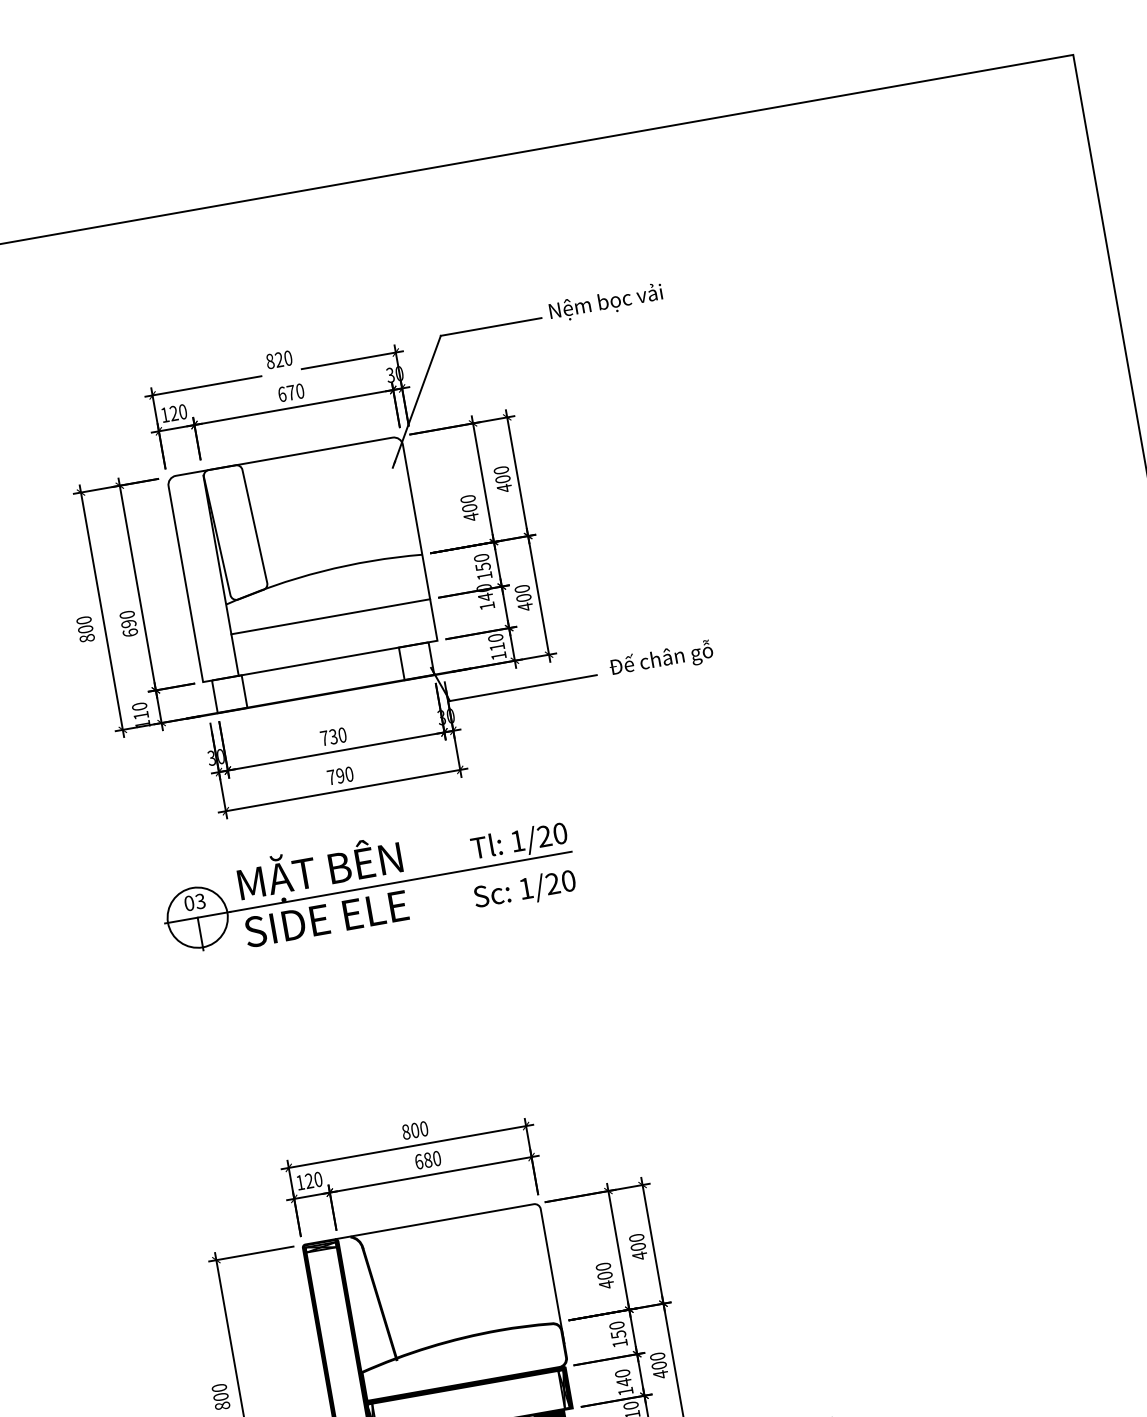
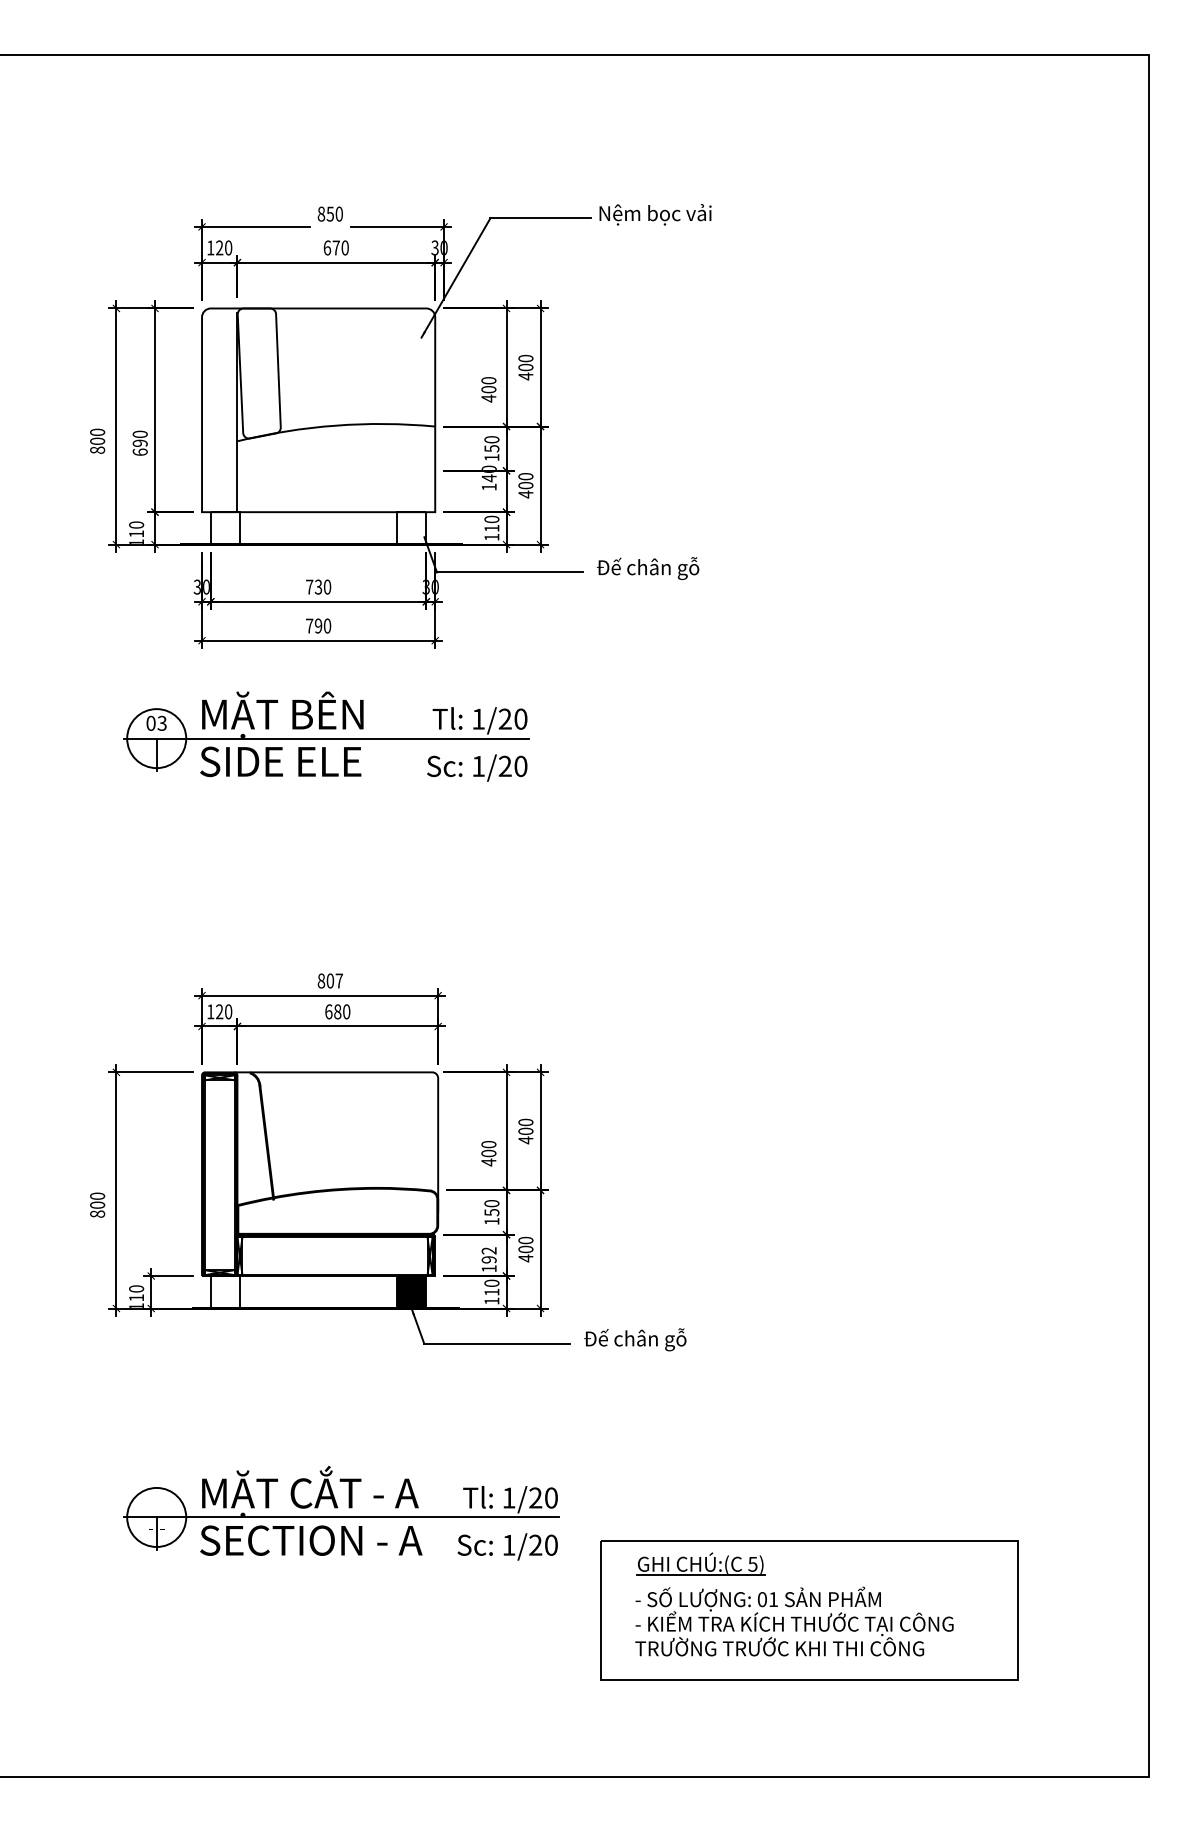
text: (279, 359) -> (330, 213), 820 -> 850
line: (330, 616) -> (336, 470), removed
text: (423, 1128) -> (338, 980), 800 -> 807
text: (622, 1378) -> (488, 1255), 140 -> 192

